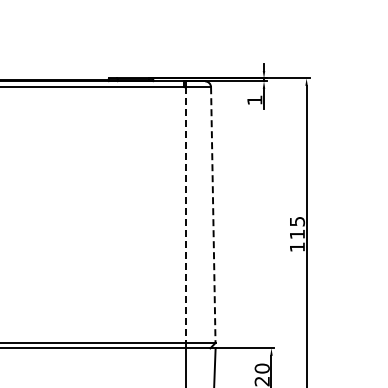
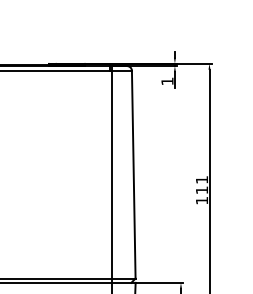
line: (185, 215) -> (111, 174), dashed -> solid
line: (213, 215) -> (133, 174), dashed -> solid
text: (297, 221) -> (202, 179), 115 -> 111

